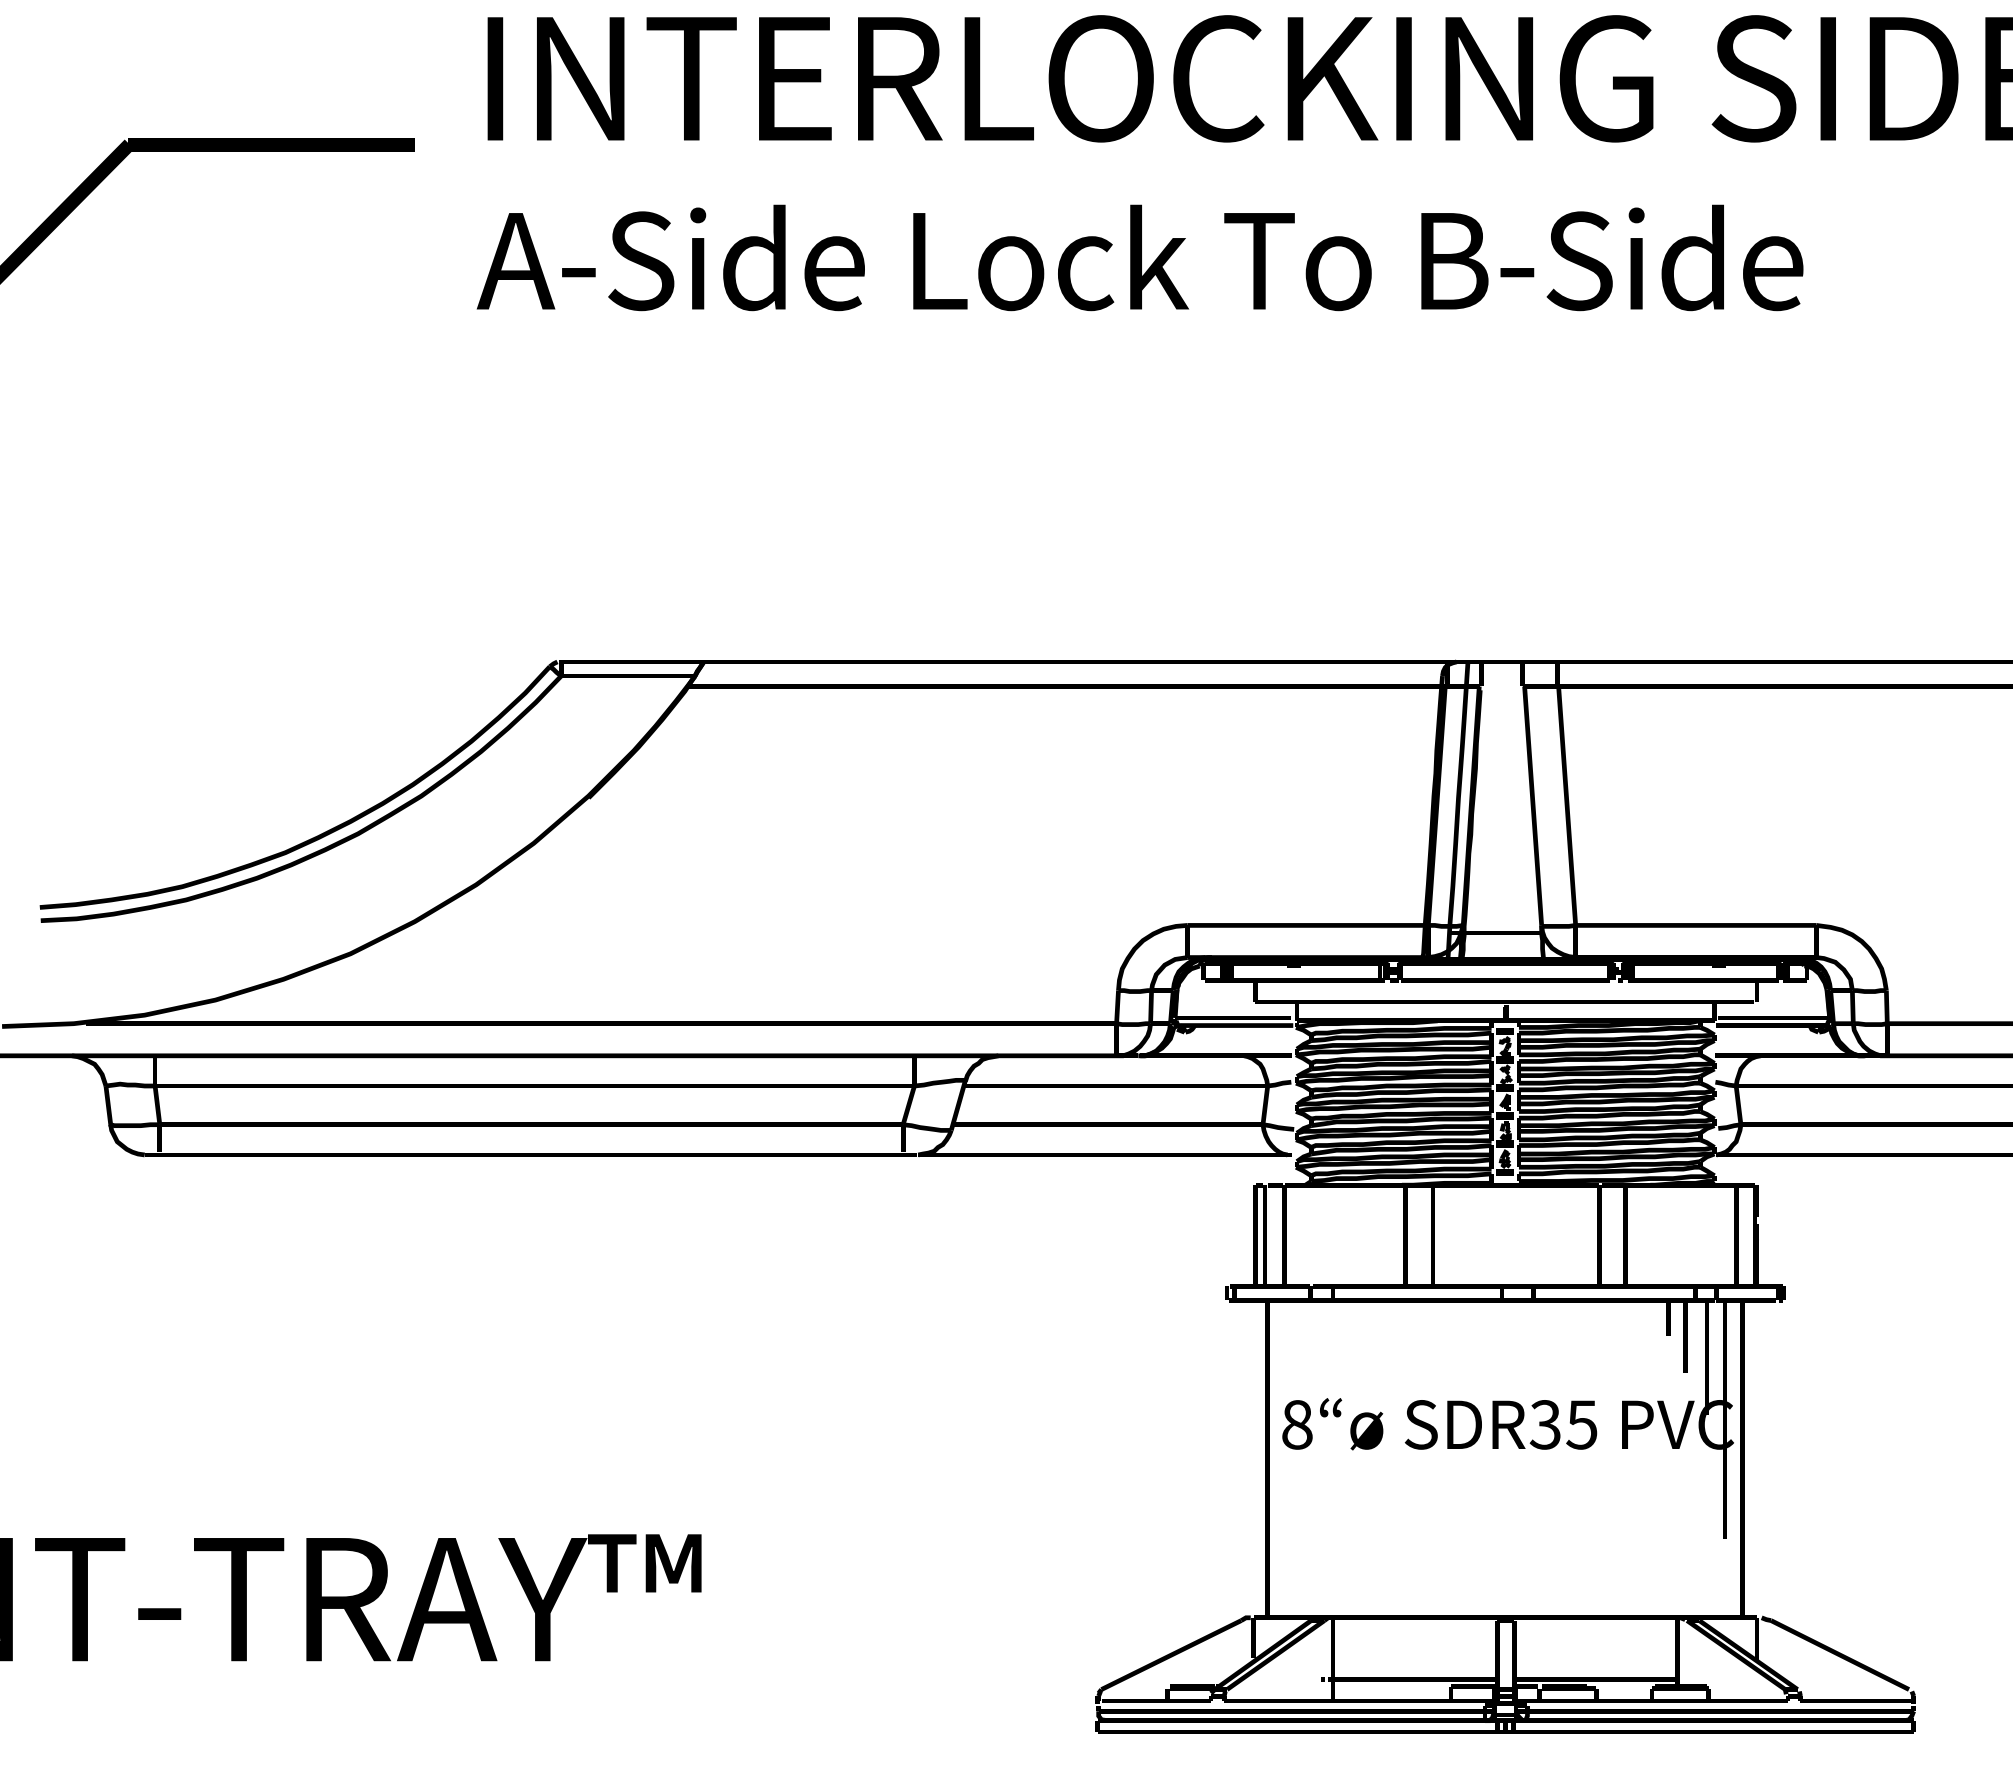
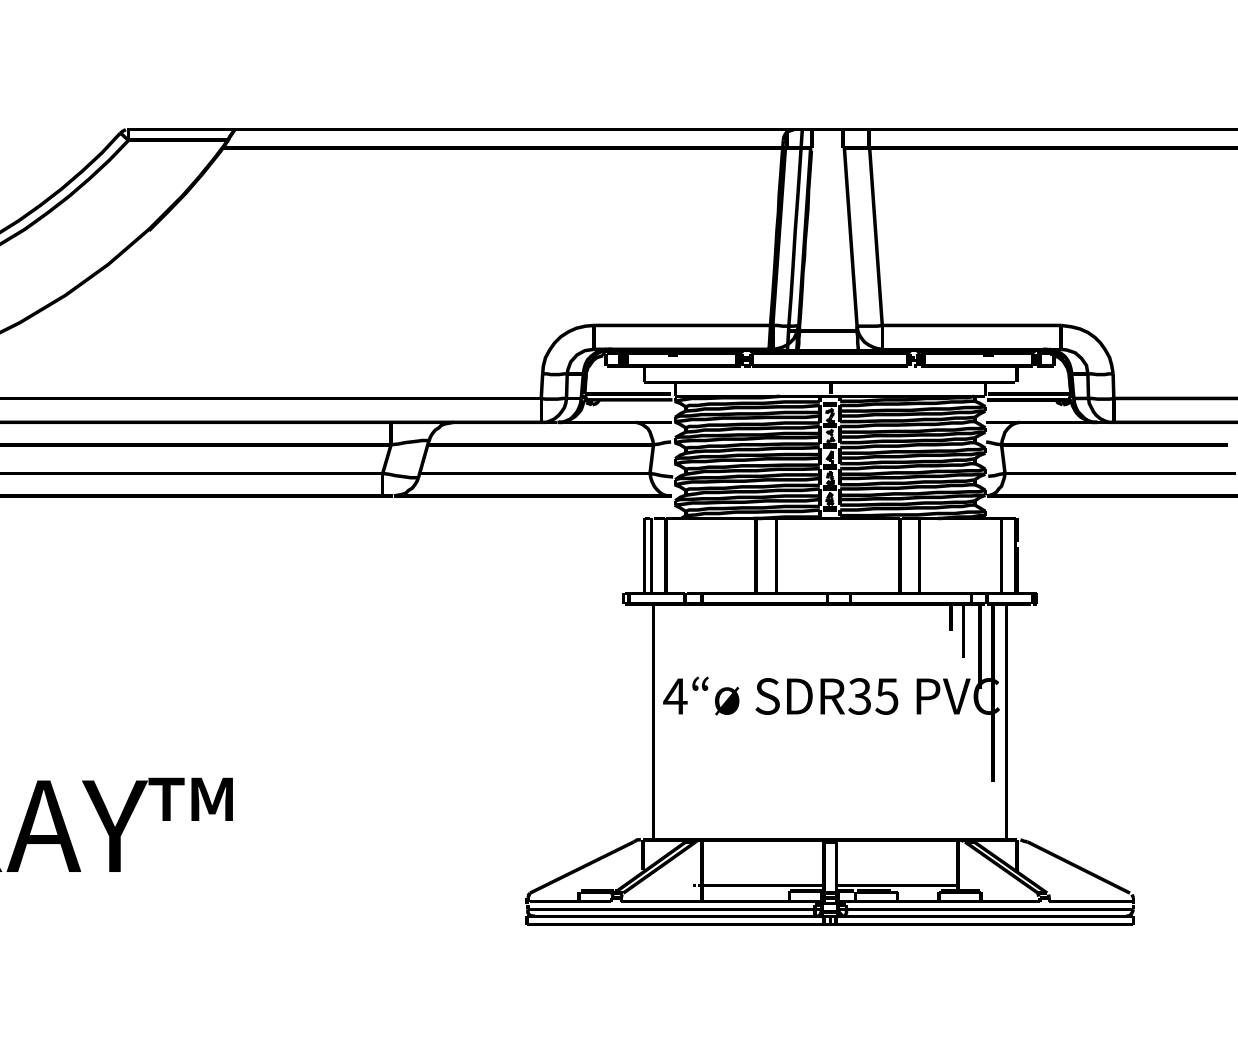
text: (1296, 1424) -> (674, 696), 8 -> 4

